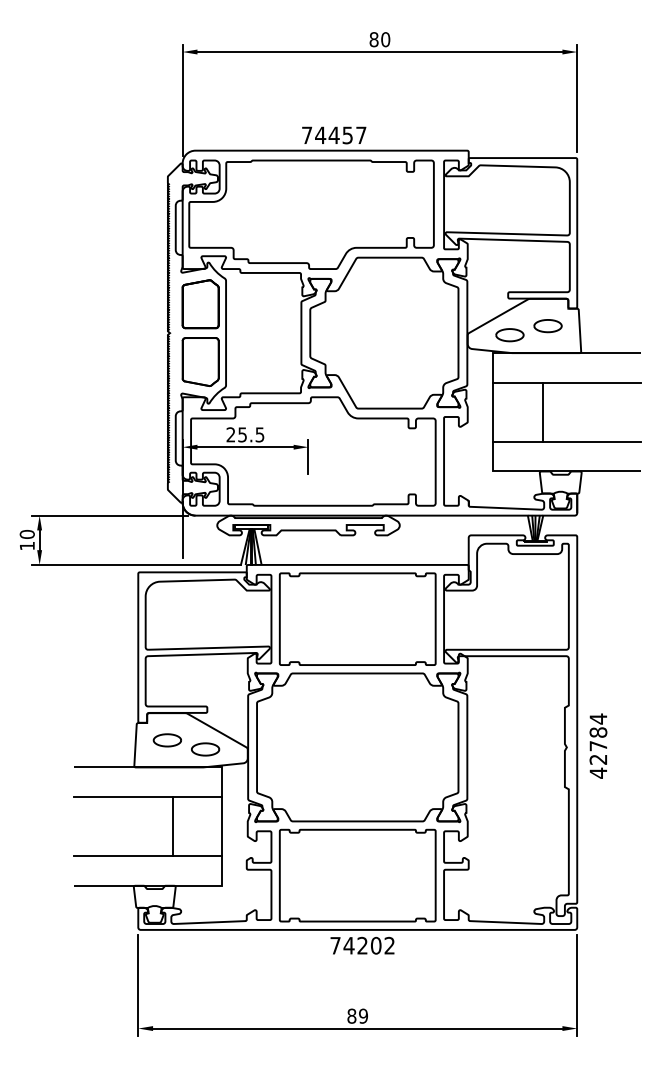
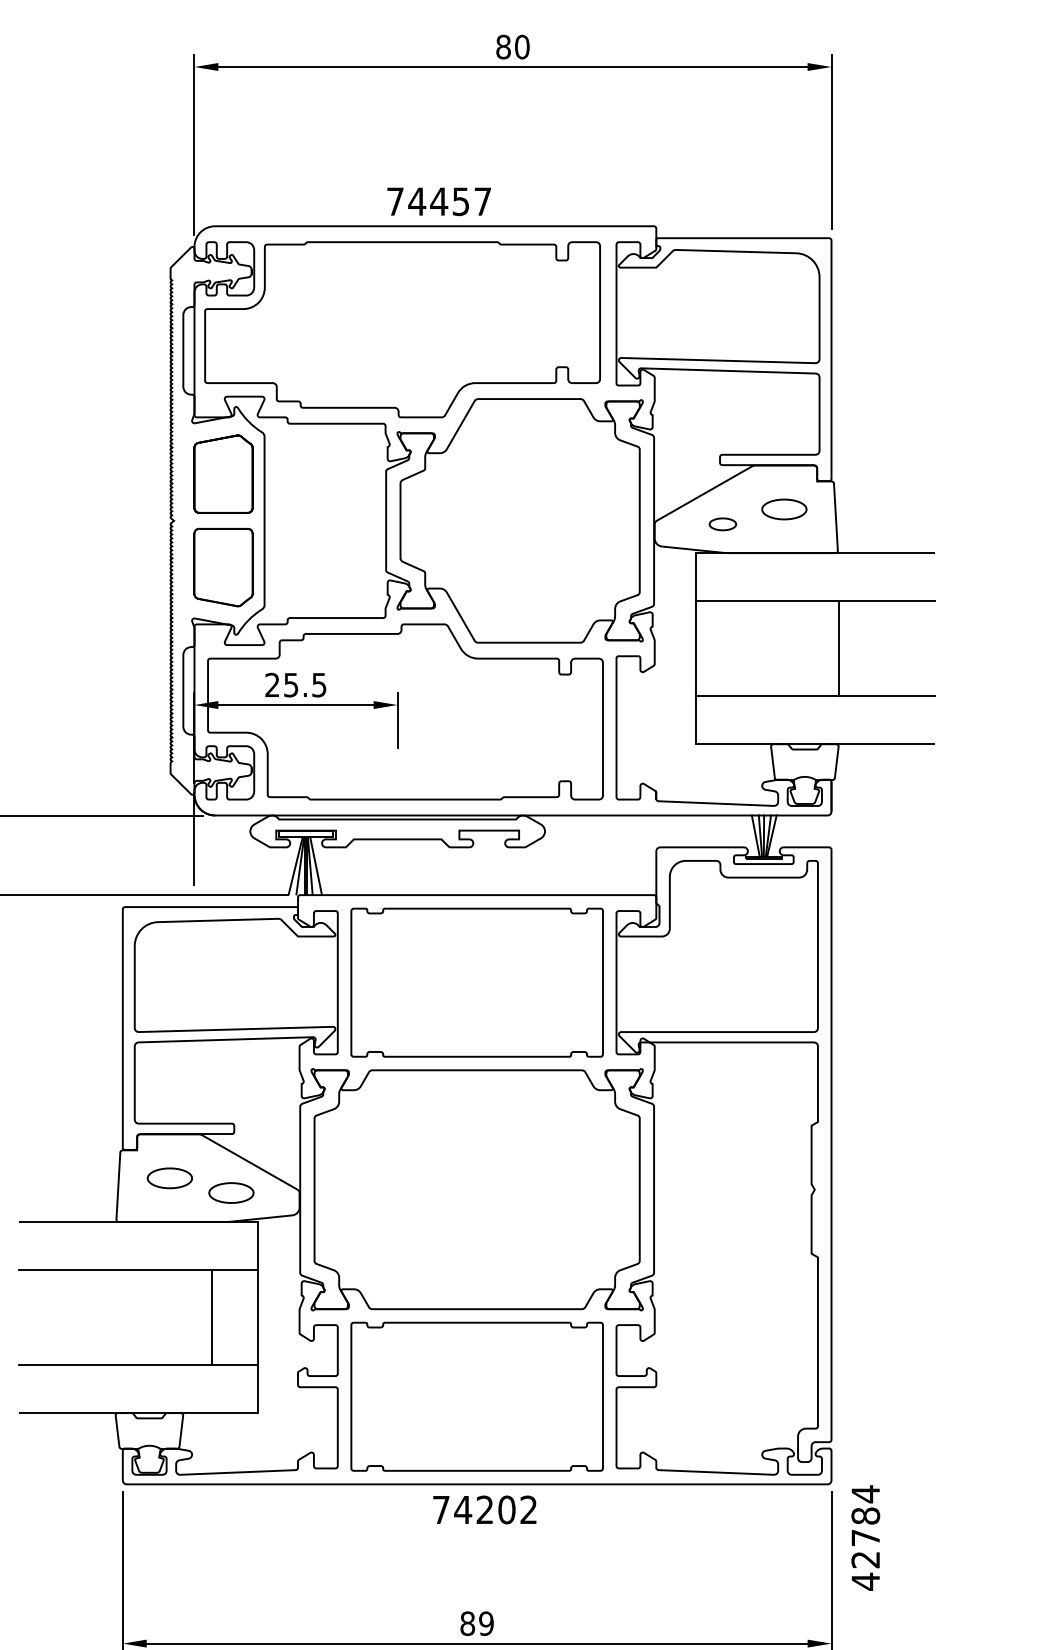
part: (509, 335) -> (722, 524), size x0.6
line: (542, 411) -> (838, 647), moved
text: (598, 745) -> (865, 1536), moved
line: (172, 826) -> (211, 1317), moved

